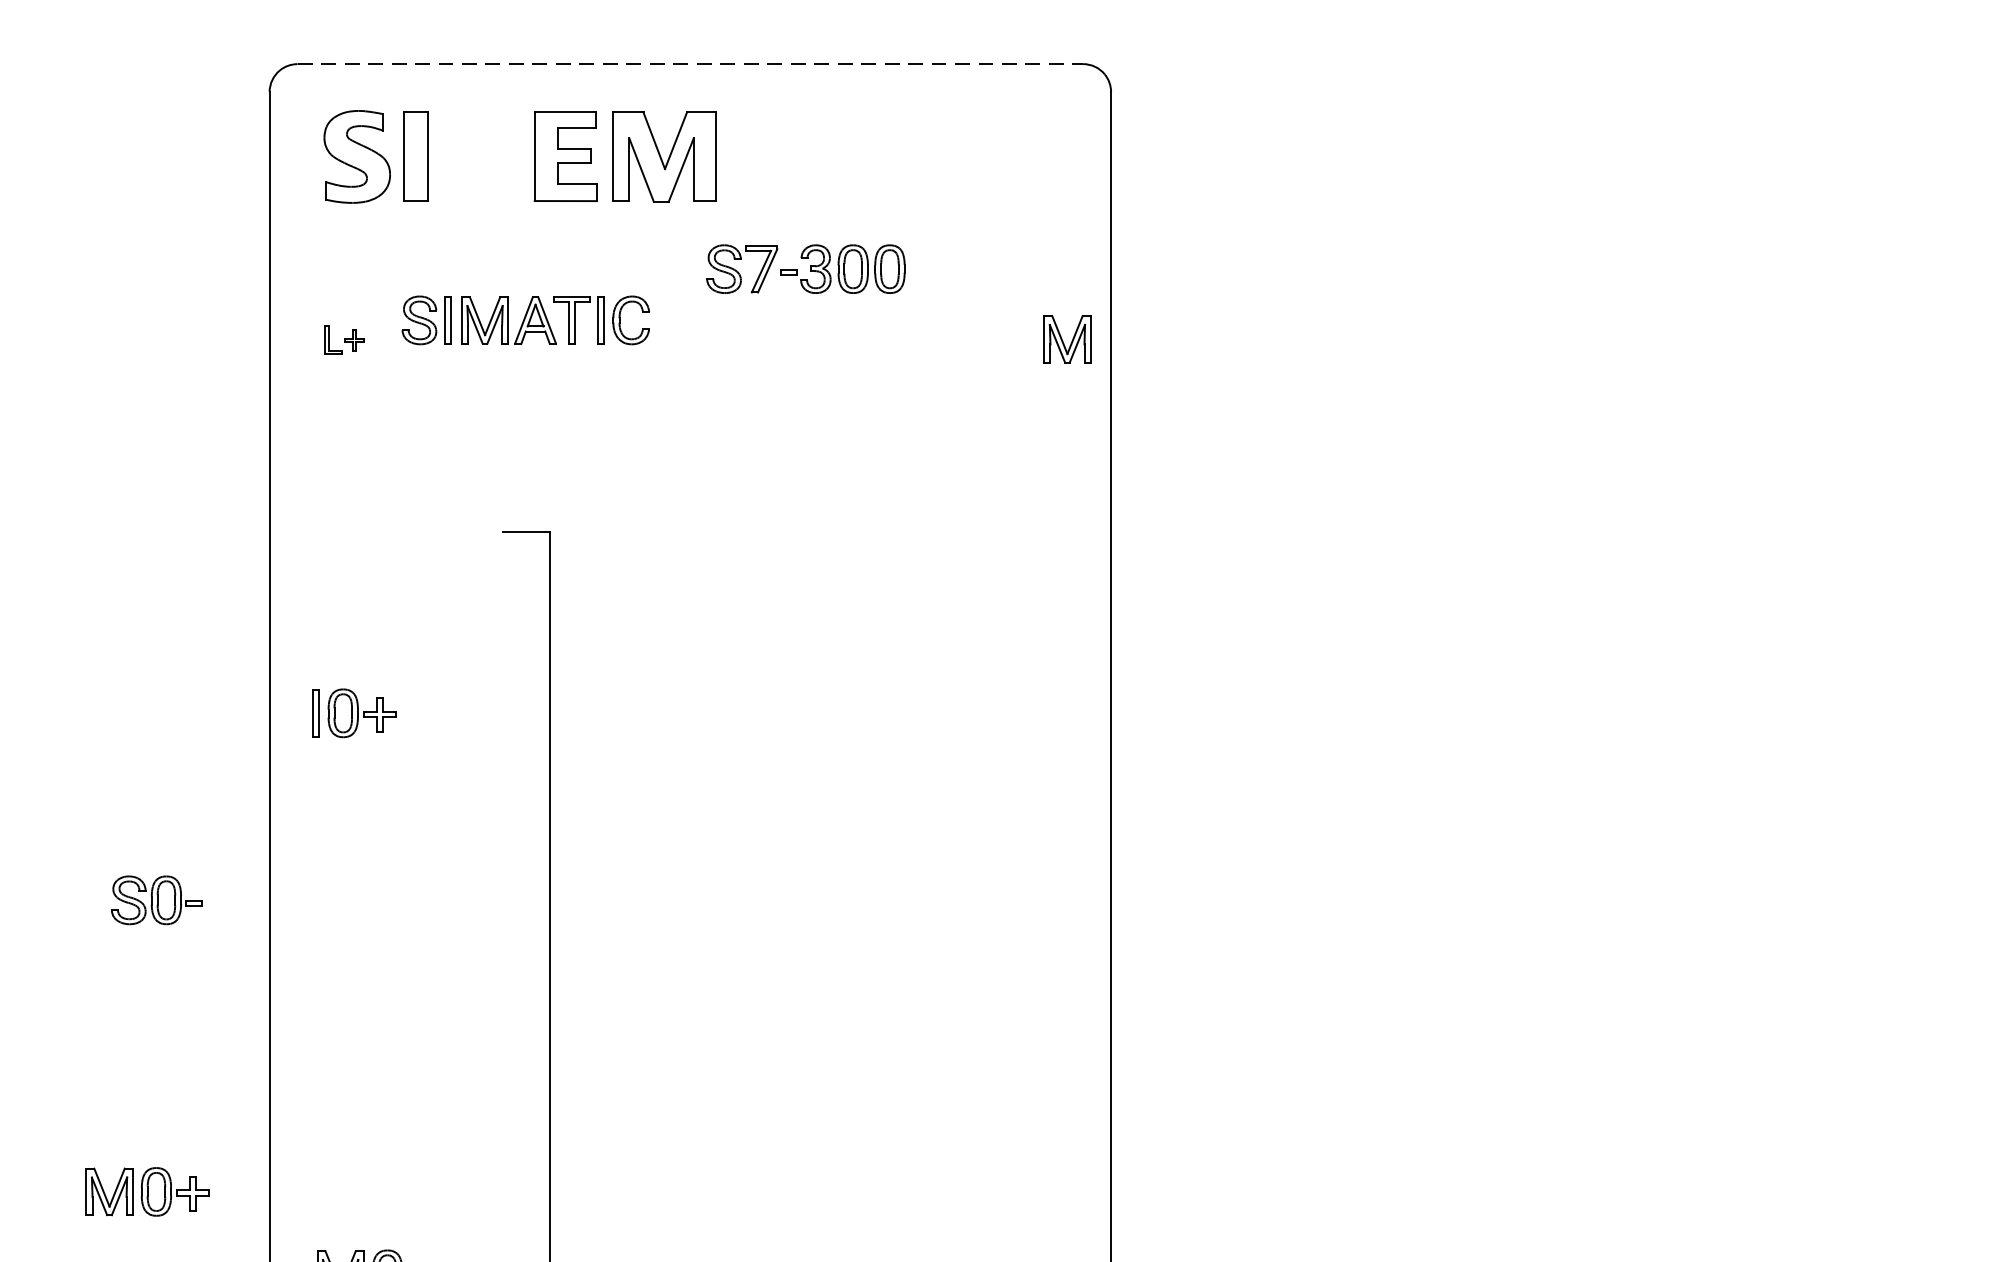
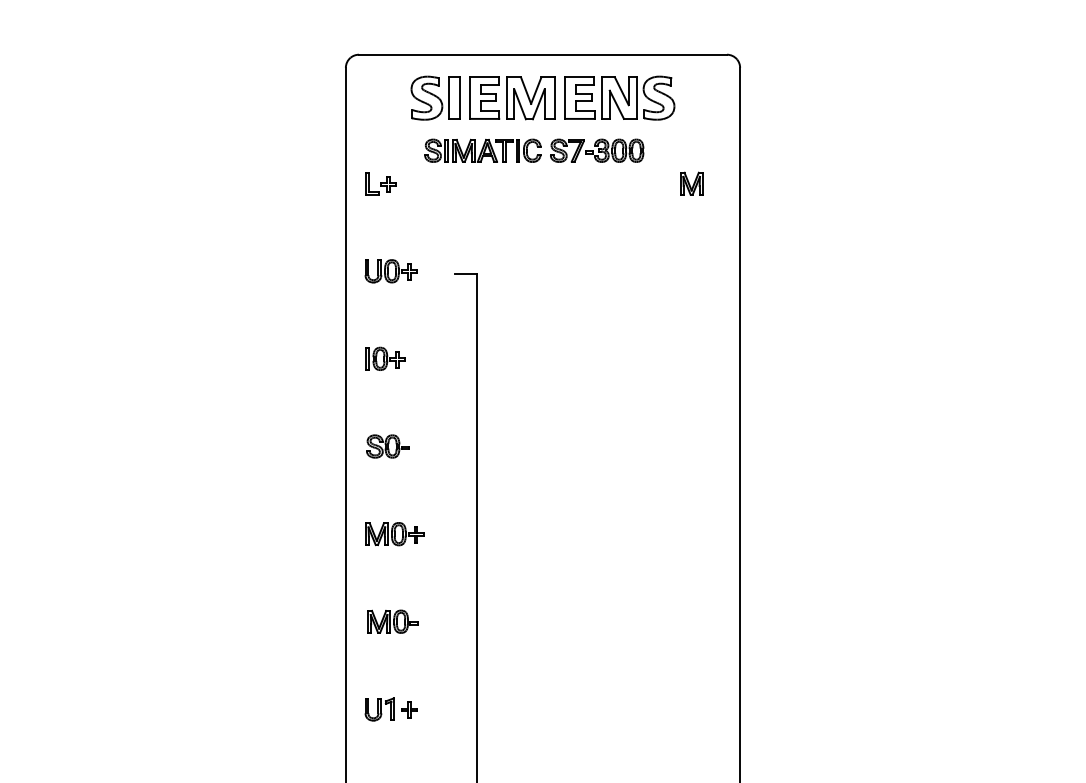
line: (691, 63) -> (543, 54), dashed -> solid
part: (375, 155) -> (435, 97), moved
part: (853, 155) -> (619, 97), added
part: (524, 319) -> (482, 150), moved
part: (343, 338) -> (380, 183), size x1.67
part: (1067, 338) -> (691, 183), moved
part: (364, 526) -> (390, 271), added
part: (155, 900) -> (387, 446), moved
part: (147, 1192) -> (394, 534), moved

